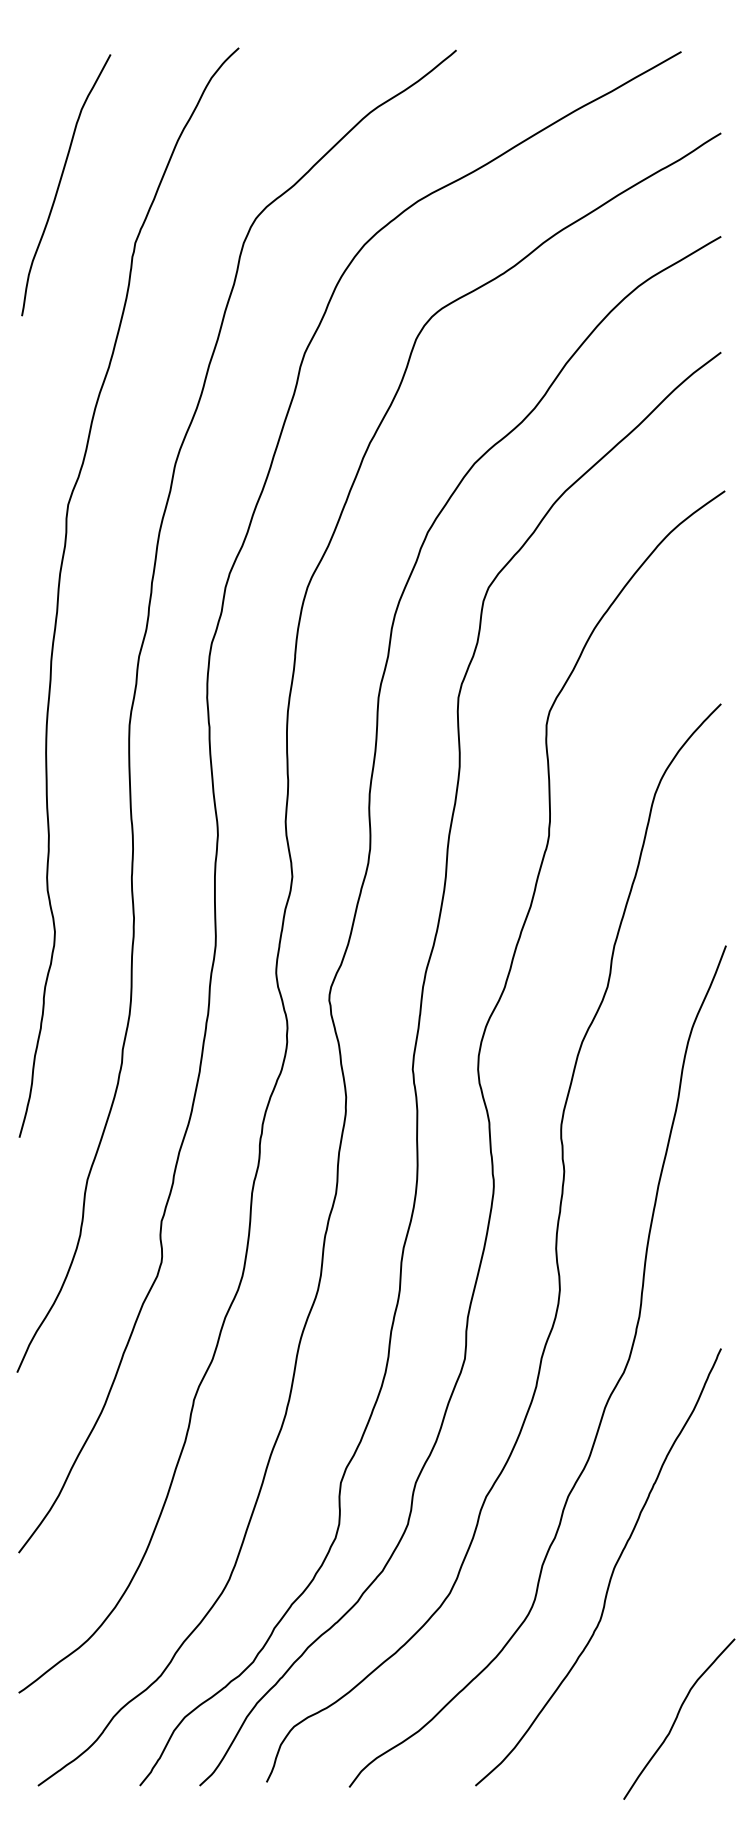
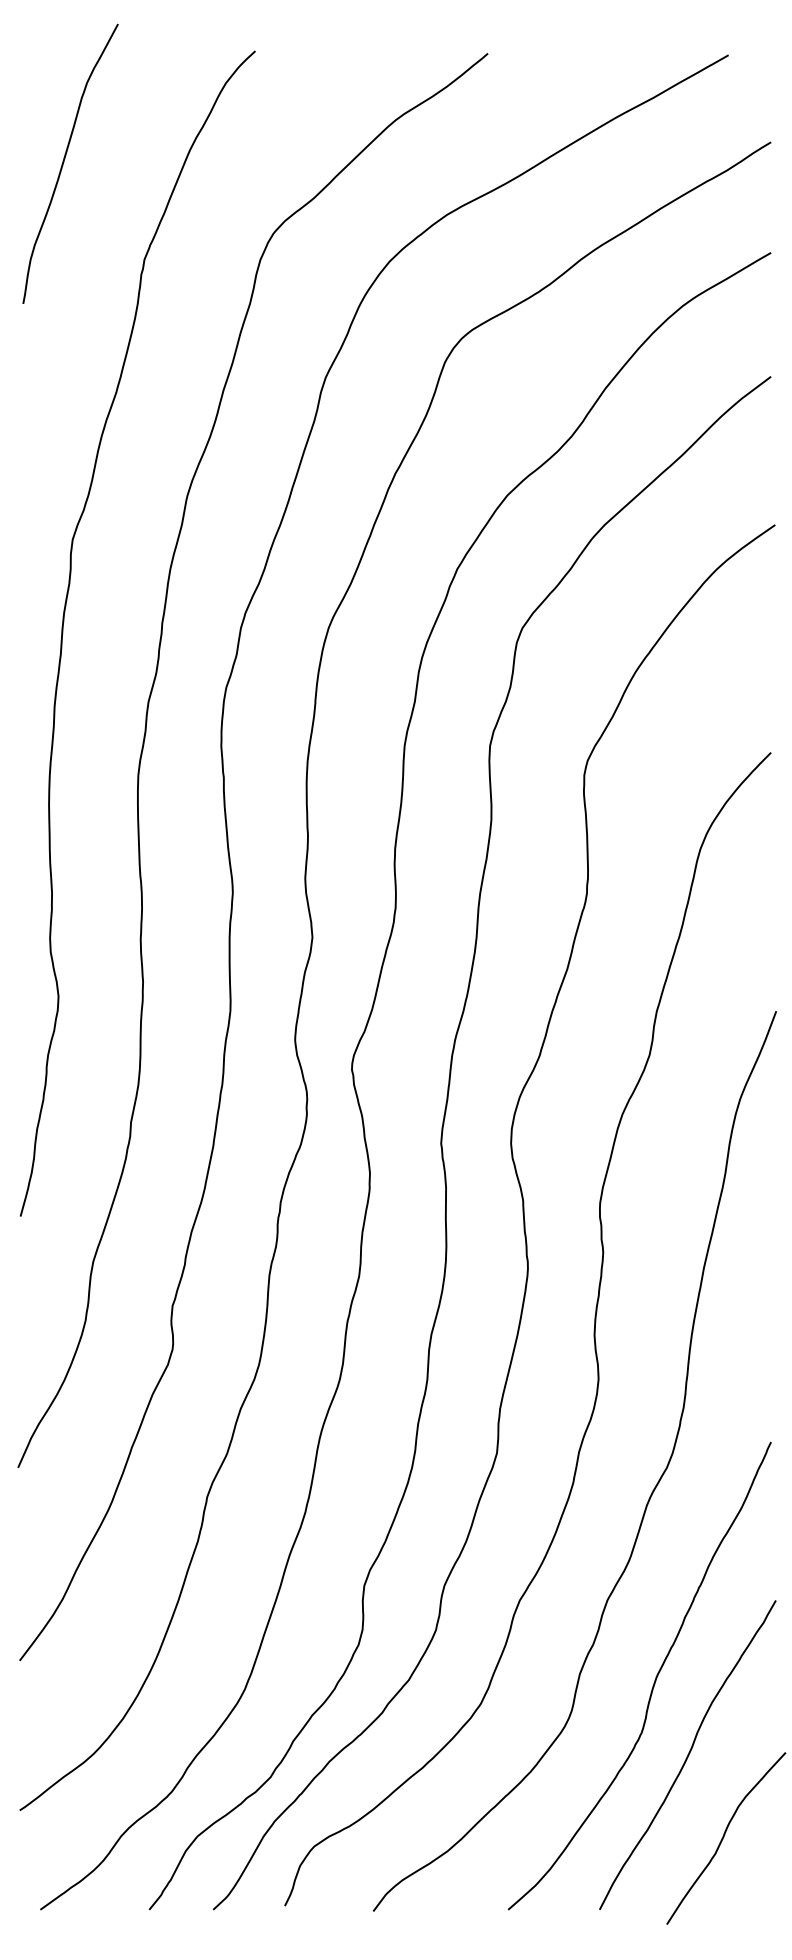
curve: (60, 183) -> (64, 162), moved
curve: (643, 1640) -> (687, 1754), added

